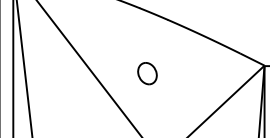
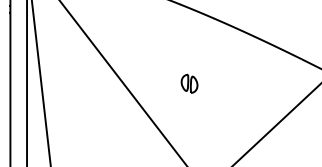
part: (147, 73) -> (189, 83), size x0.7

